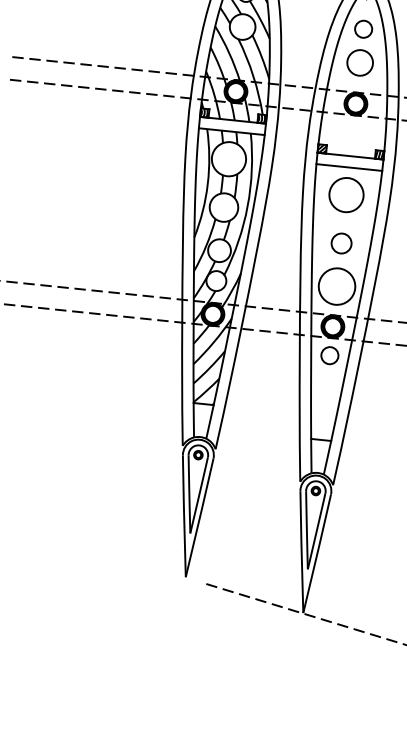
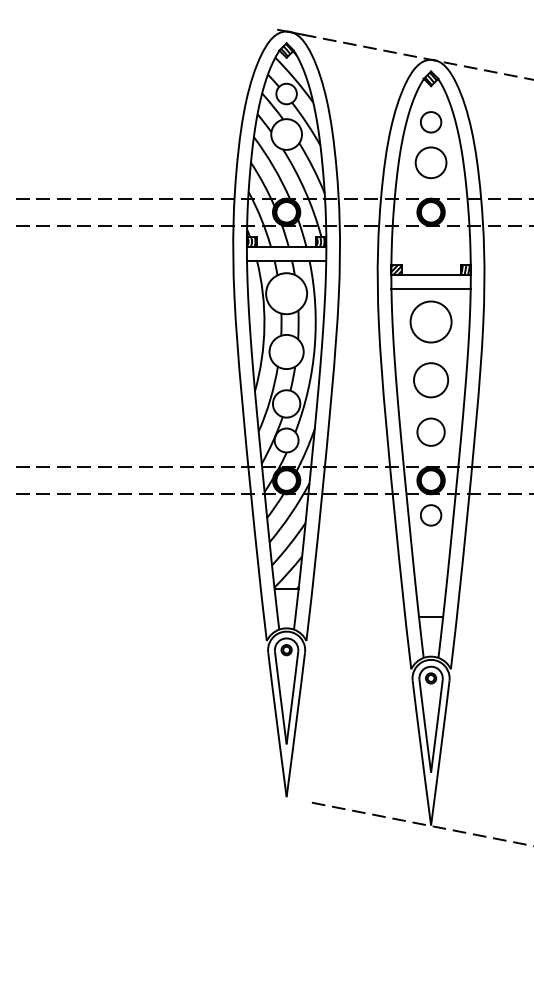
circle: (341, 243) -> (431, 380), size x1.43
circle: (336, 285) -> (430, 431), size x0.62

